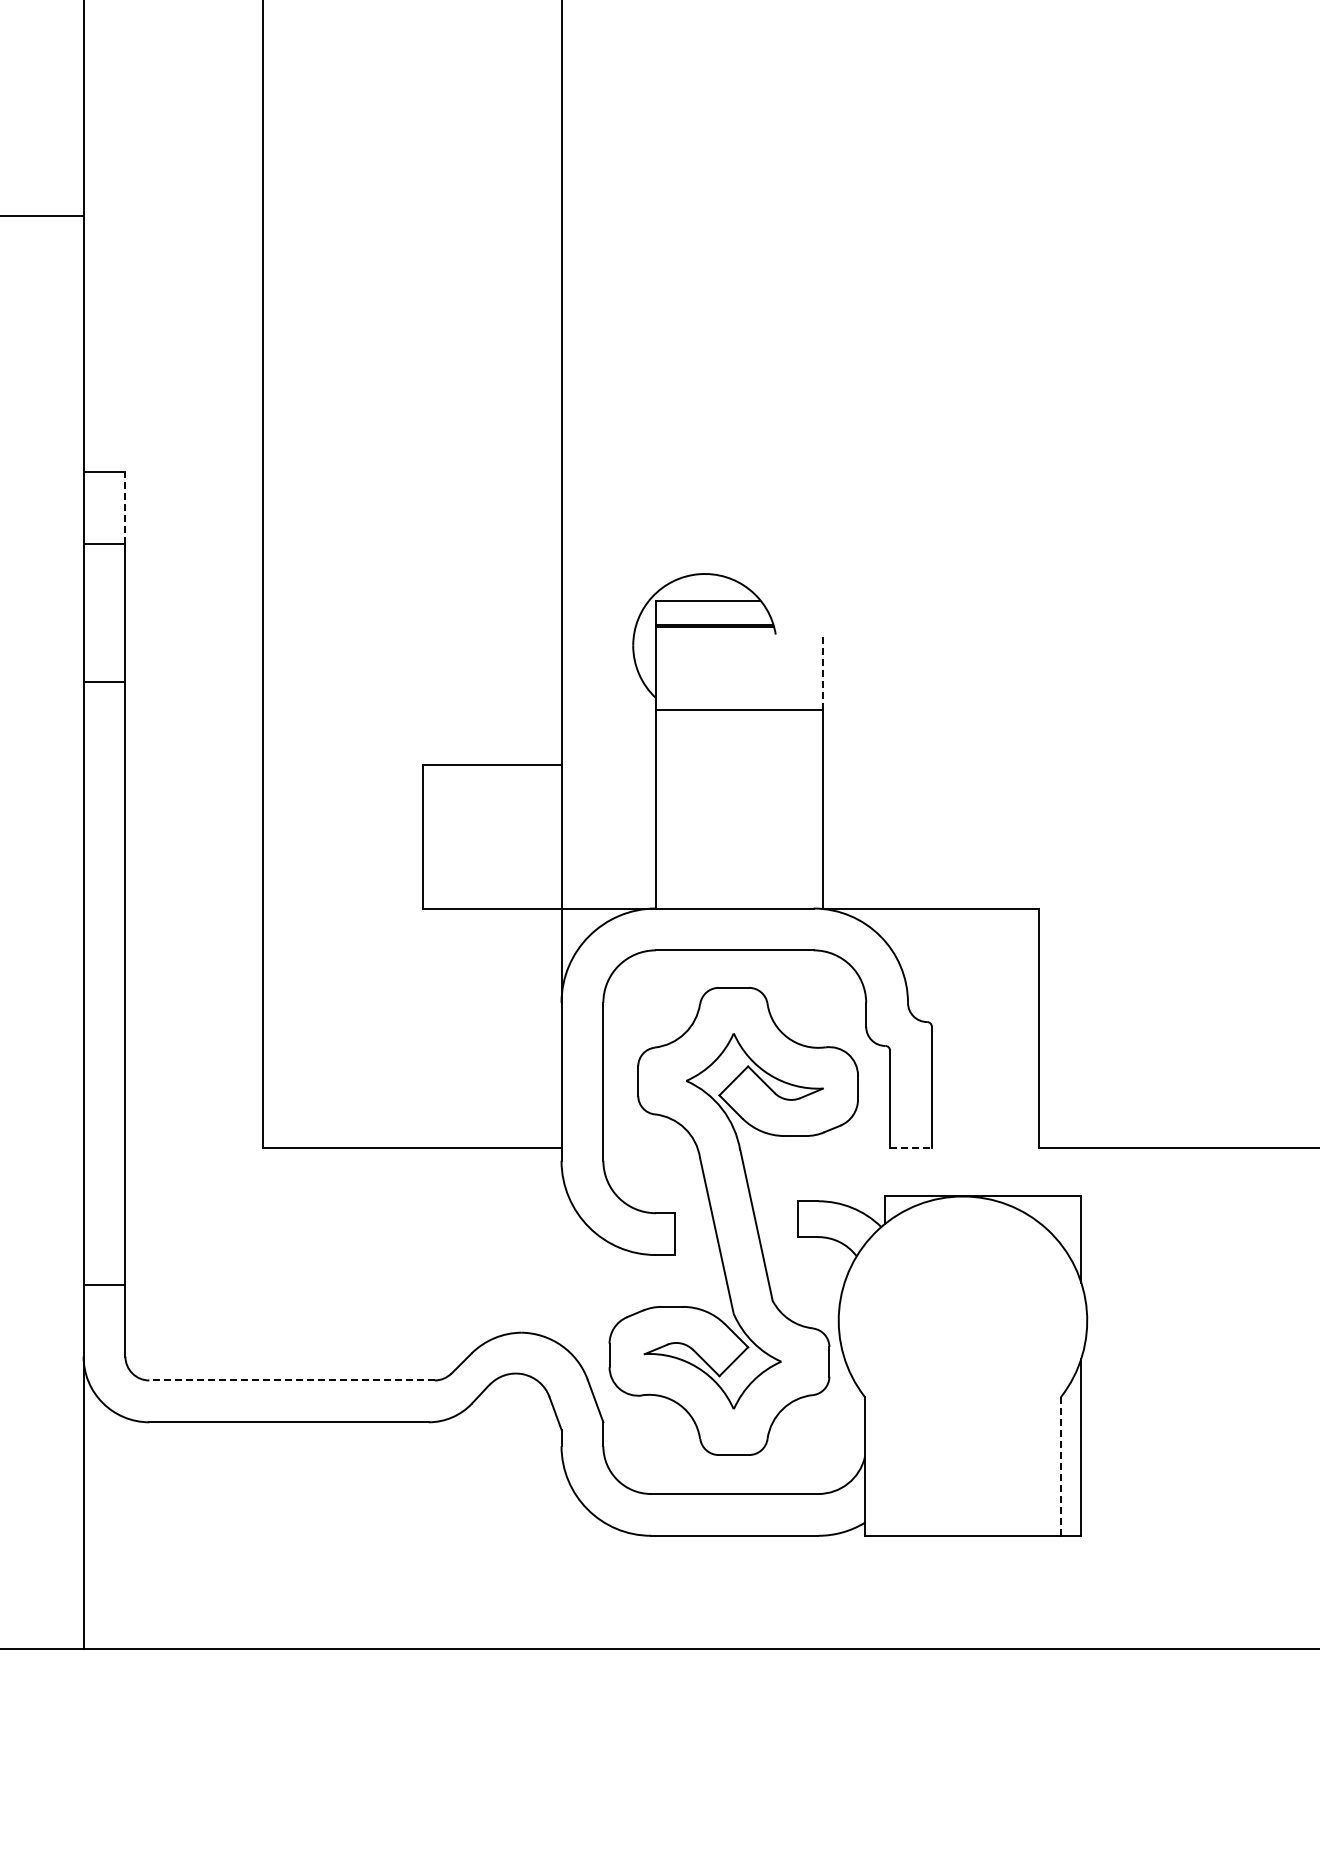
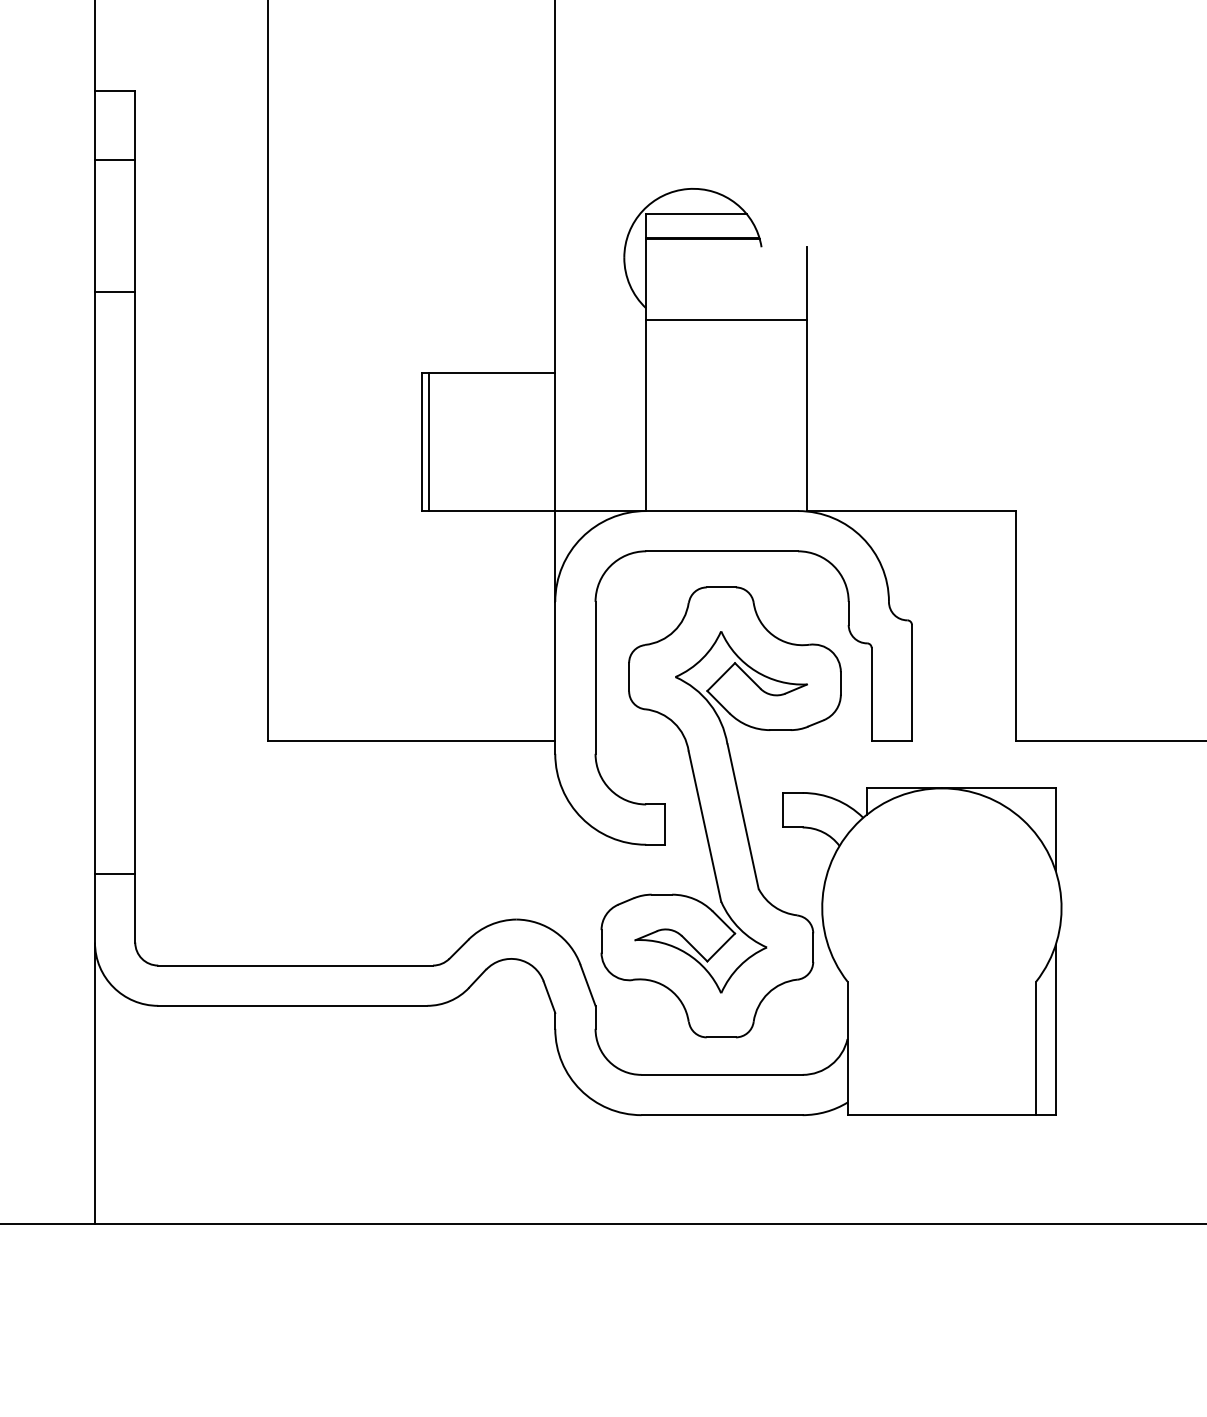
line: (125, 508) -> (135, 125), dashed -> solid
line: (823, 672) -> (807, 283), dashed -> solid
line: (430, 836) -> (429, 441), added
line: (911, 1147) -> (892, 741), dashed -> solid
line: (291, 1380) -> (295, 965), dashed -> solid
line: (1060, 1466) -> (1035, 1048), dashed -> solid

